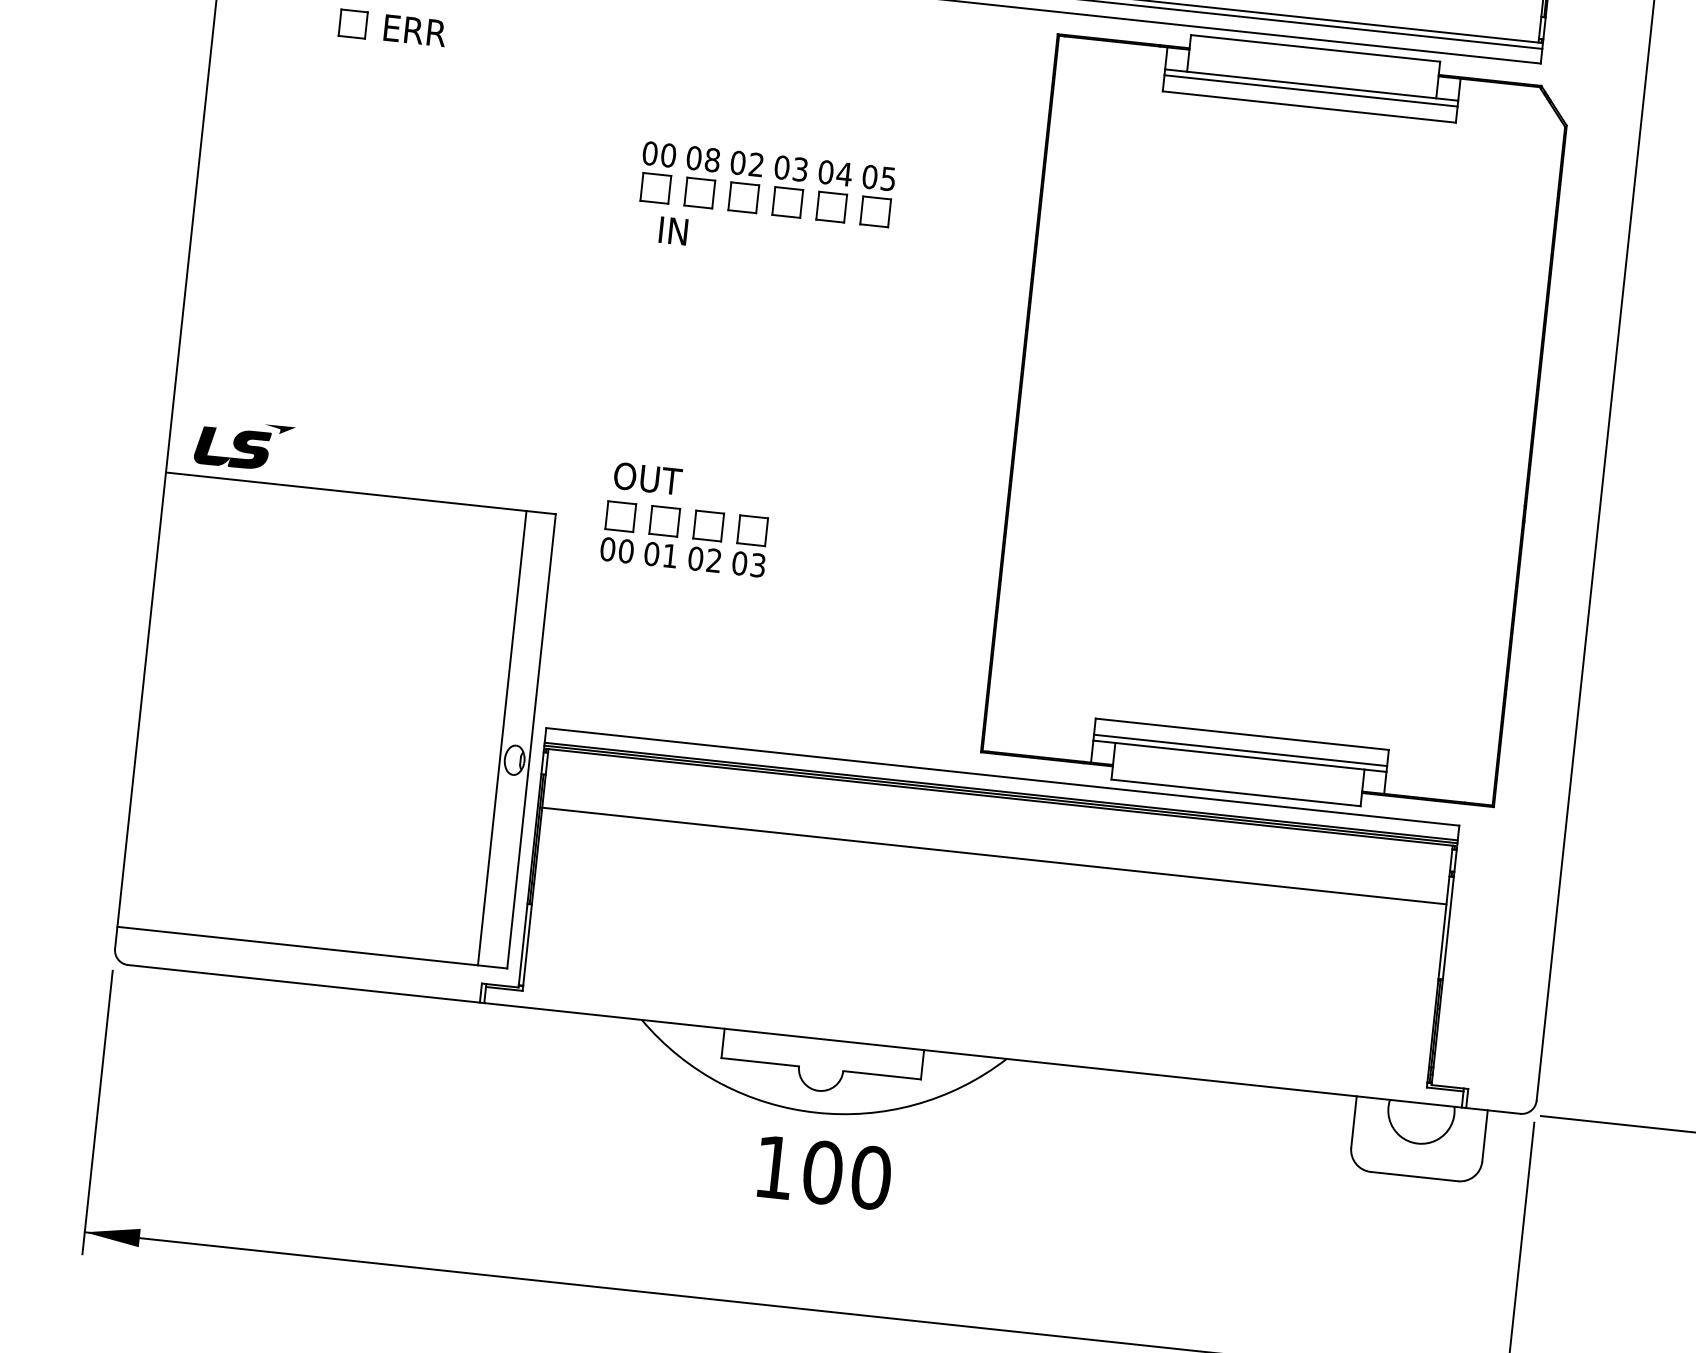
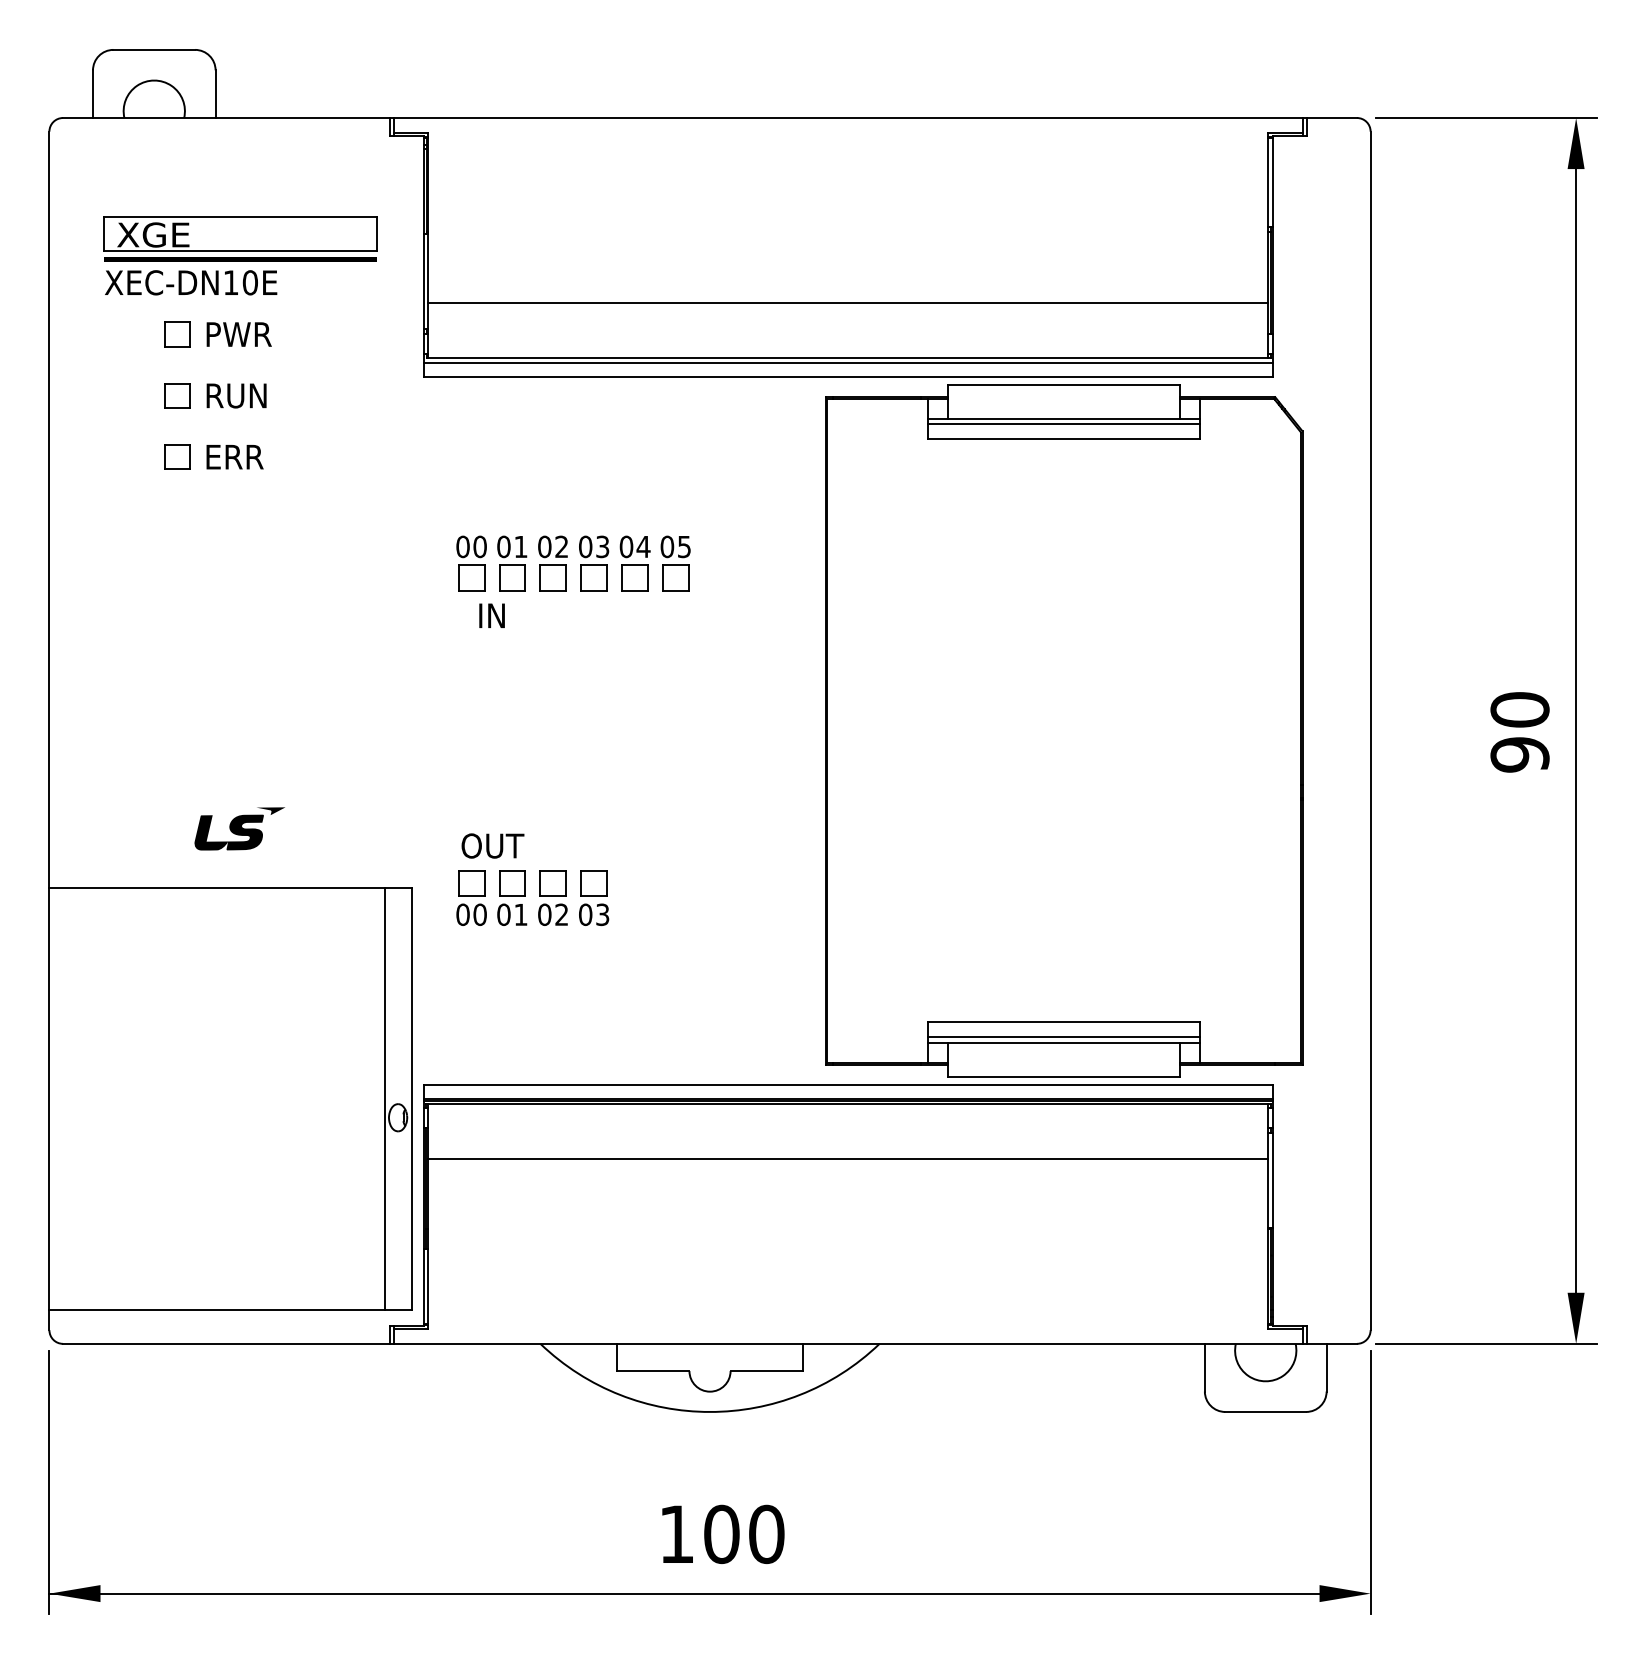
text: (712, 159) -> (520, 546), 08 -> 01
part: (244, 444) -> (239, 828), moved
text: (824, 1171) -> (723, 1533), moved

